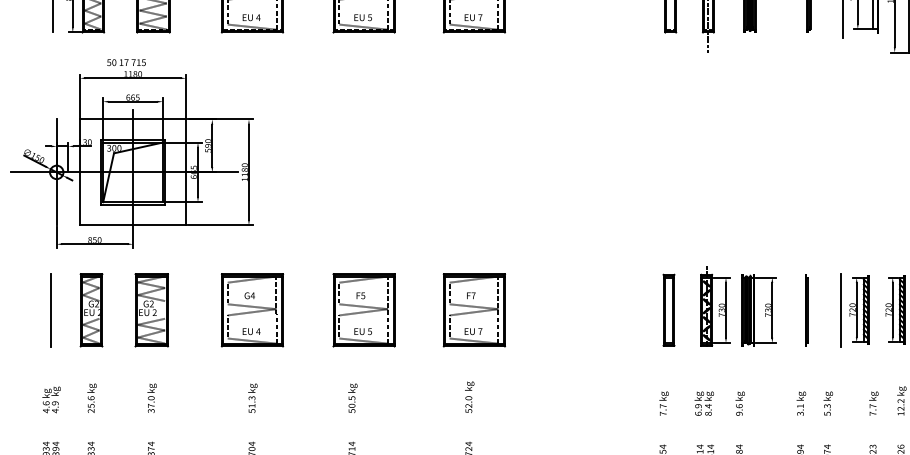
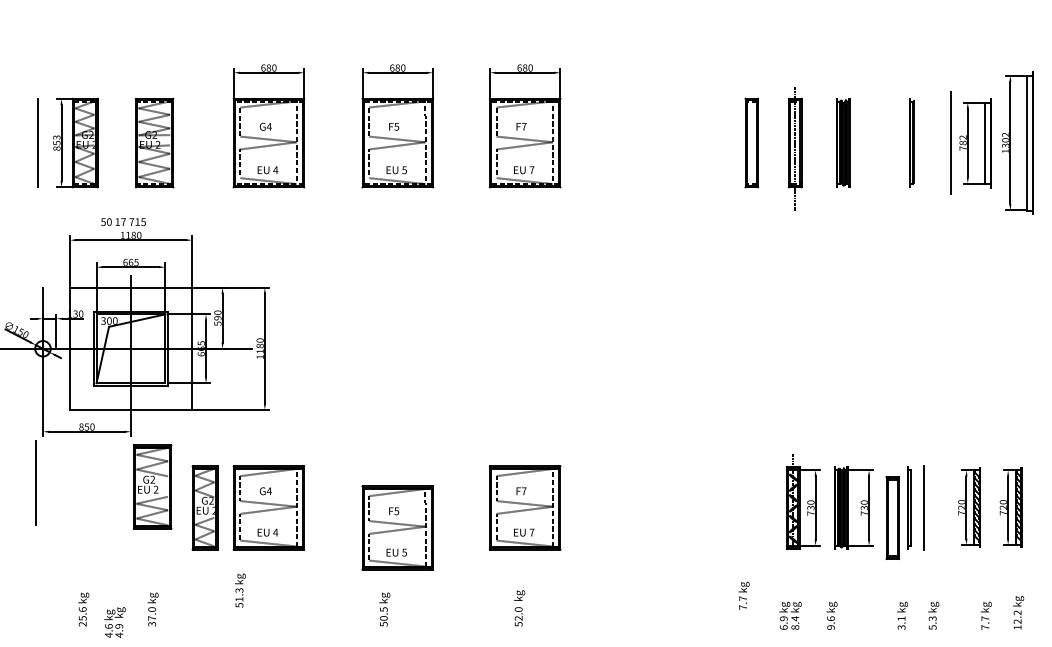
line: (50, 309) -> (35, 482), moved
part: (90, 309) -> (204, 507), moved
part: (151, 309) -> (152, 486), moved
part: (363, 309) -> (397, 527), moved
part: (668, 309) -> (892, 517), moved
line: (841, 309) -> (923, 507), moved
text: (252, 398) -> (240, 590), moved
text: (51, 399) -> (114, 622), moved
text: (663, 403) -> (743, 595), moved

